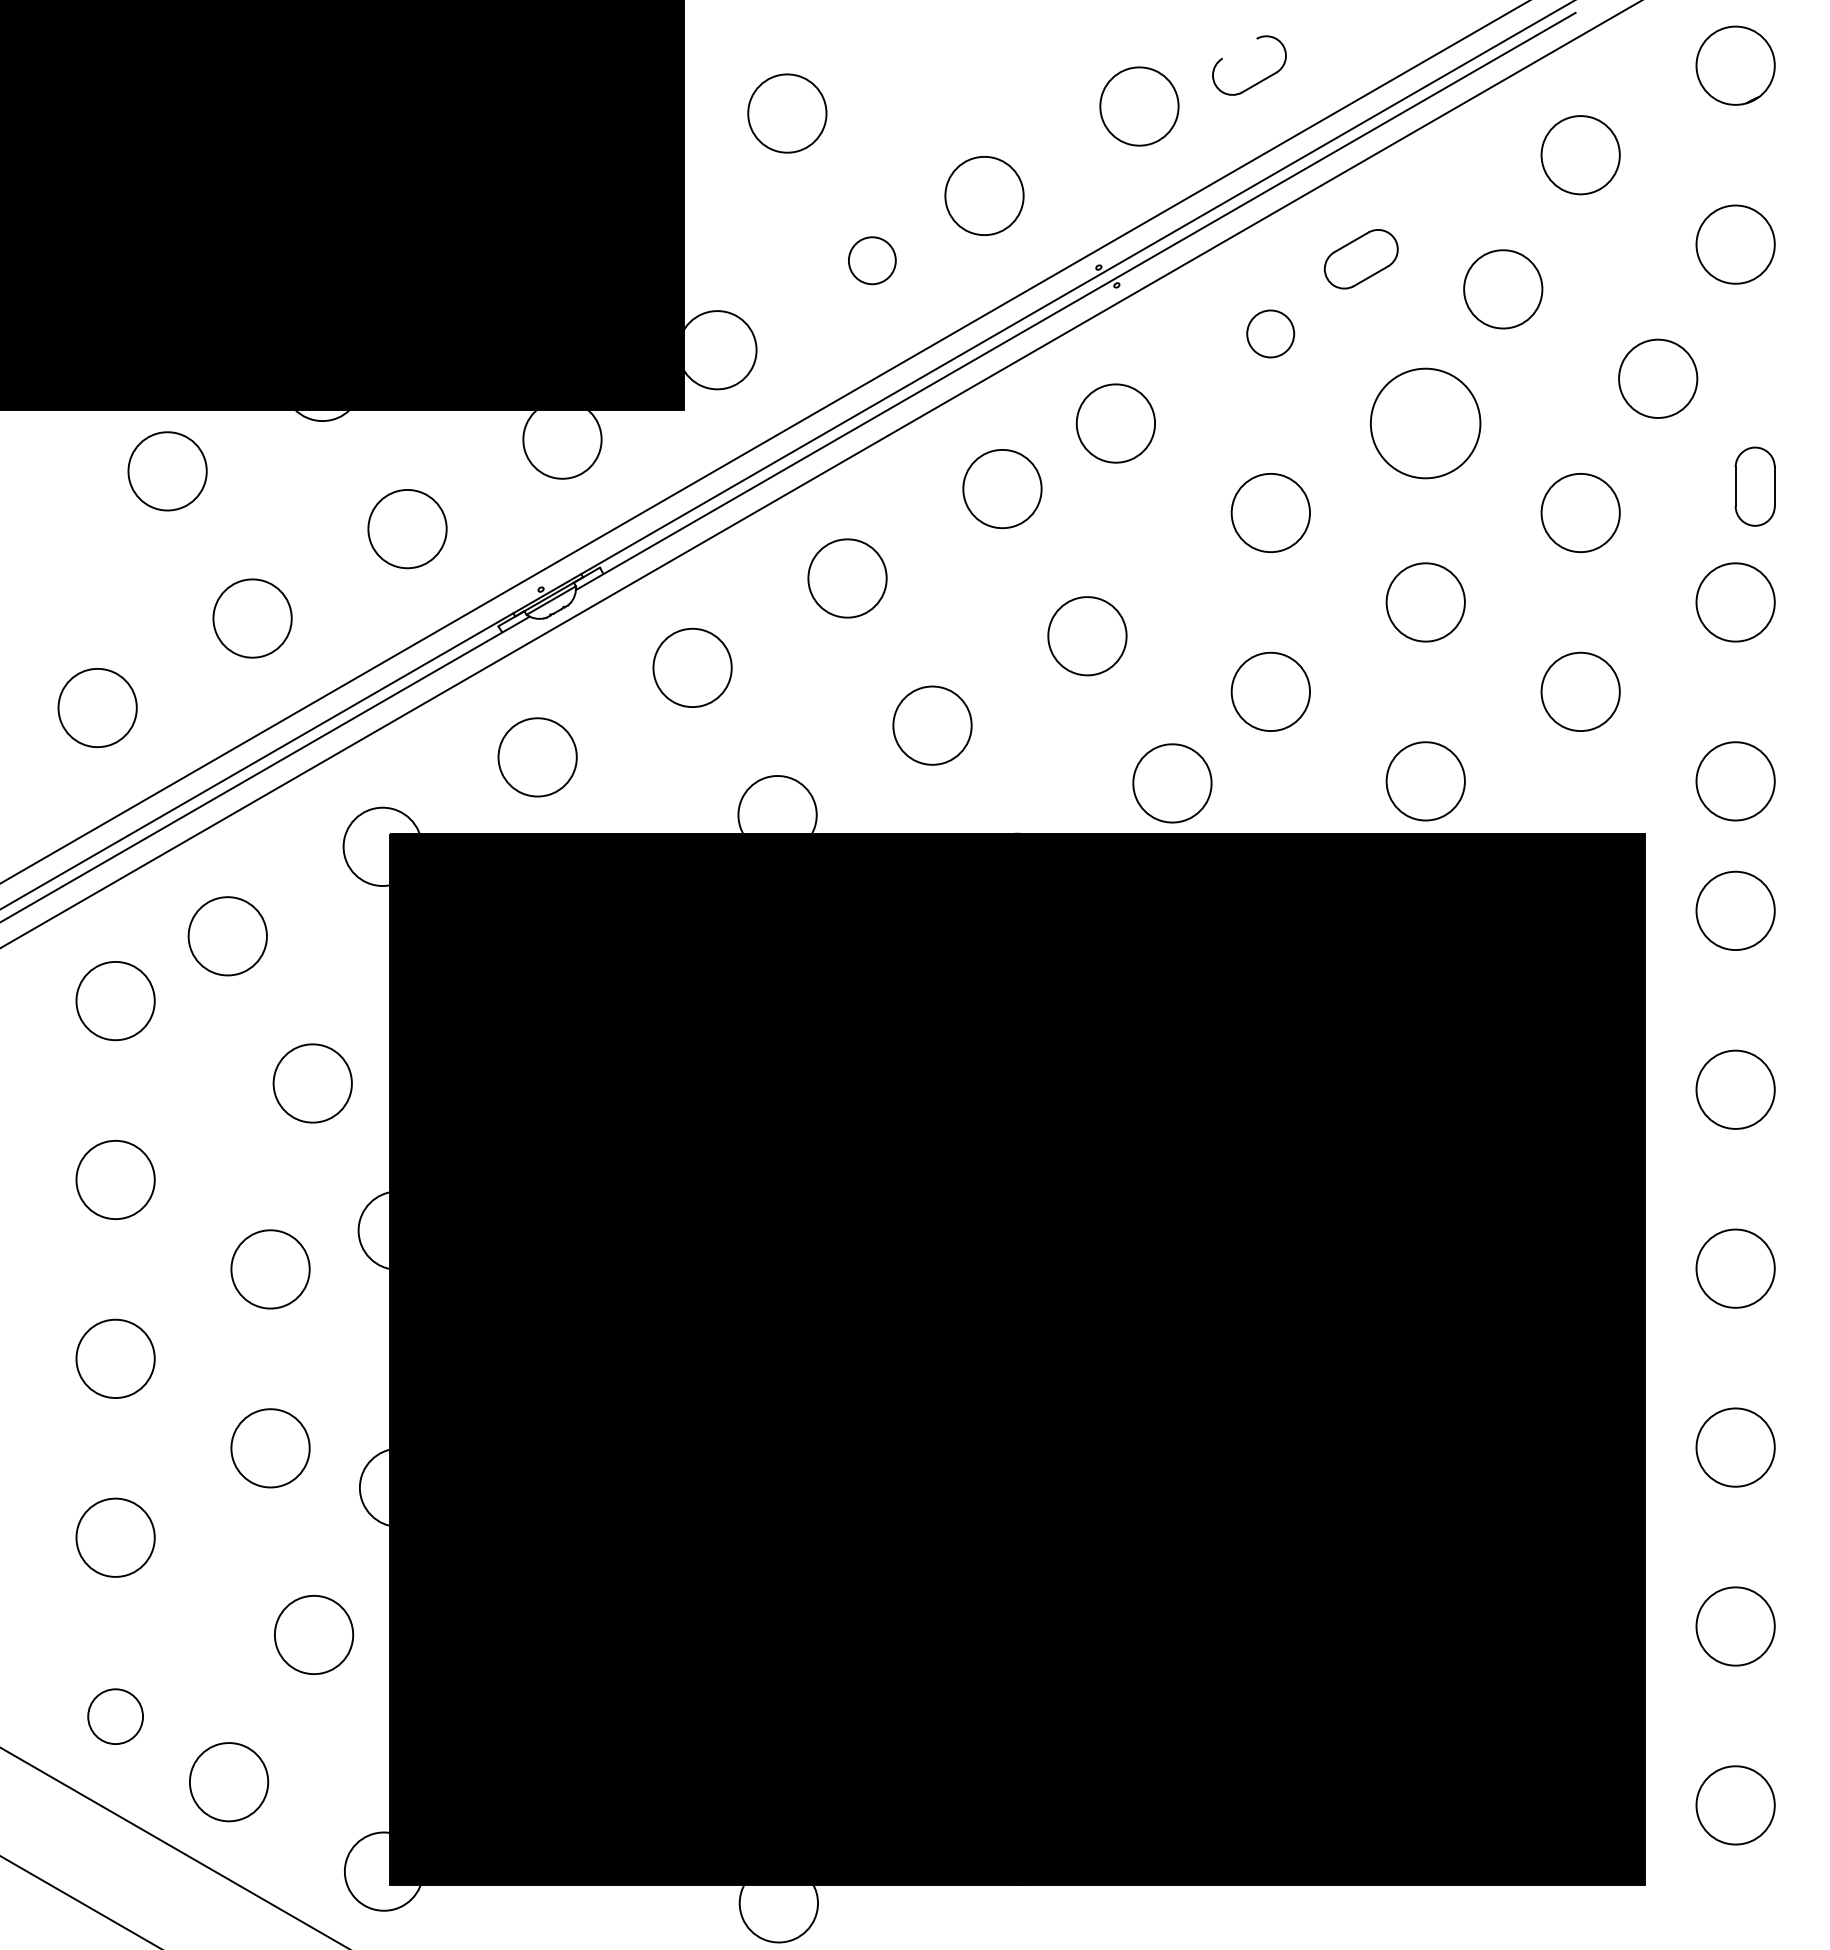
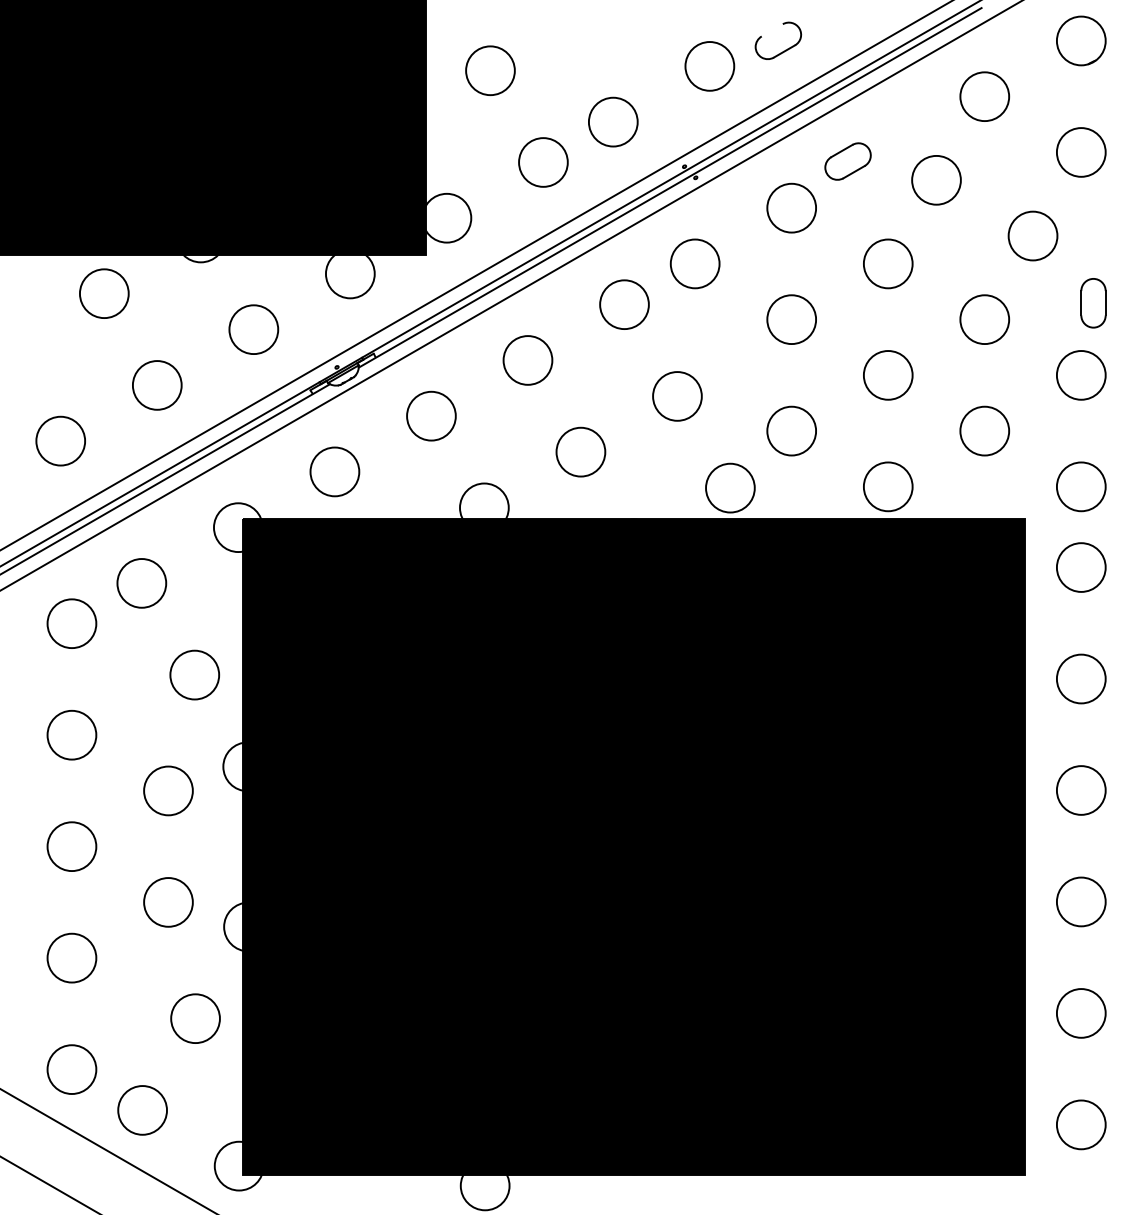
circle: (872, 260) -> (543, 162), size x1.67
circle: (1270, 333) -> (791, 207), size x1.67
circle: (1426, 422) -> (888, 263), size x0.71
circle: (114, 1716) -> (71, 1069), size x1.43

